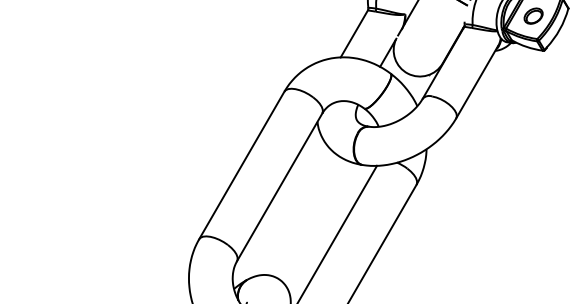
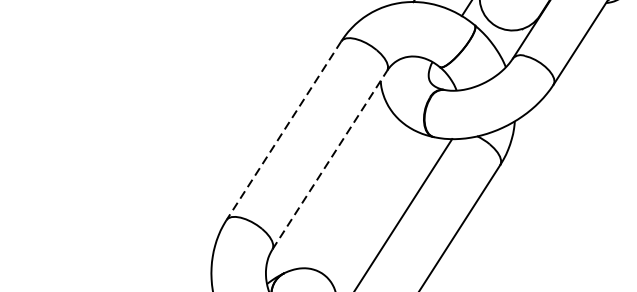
line: (241, 165) -> (283, 130), solid -> dashed
line: (279, 186) -> (329, 159), solid -> dashed

